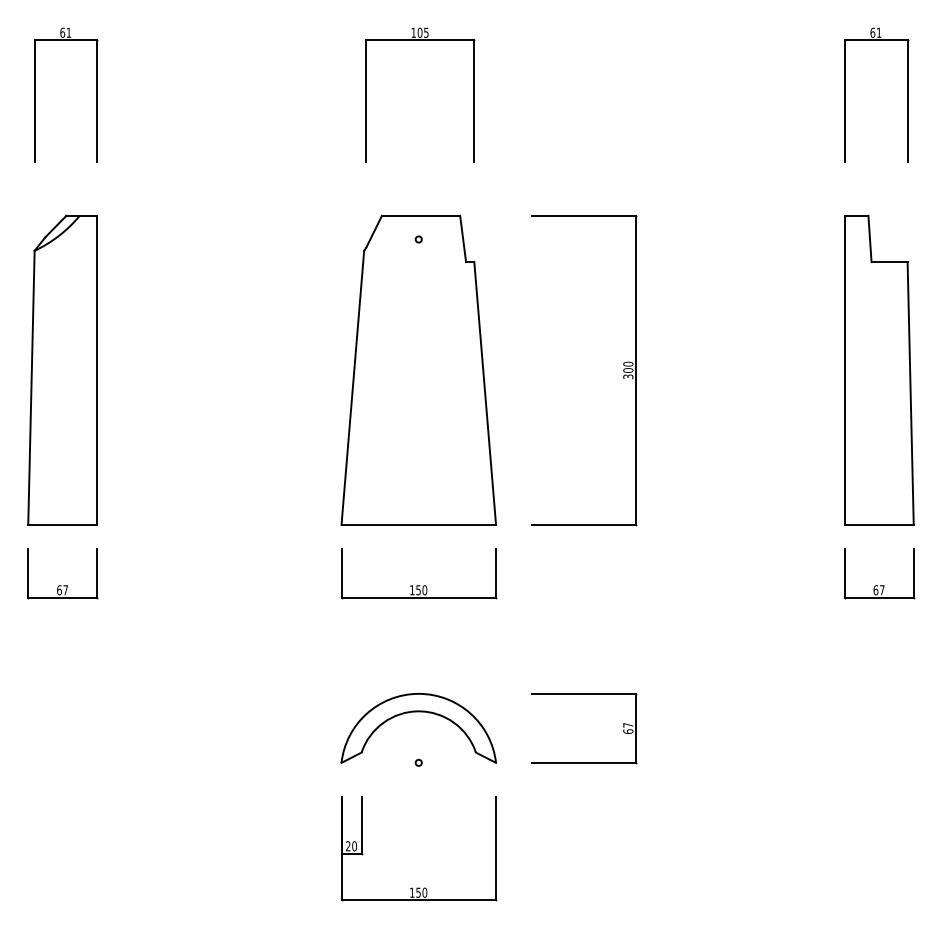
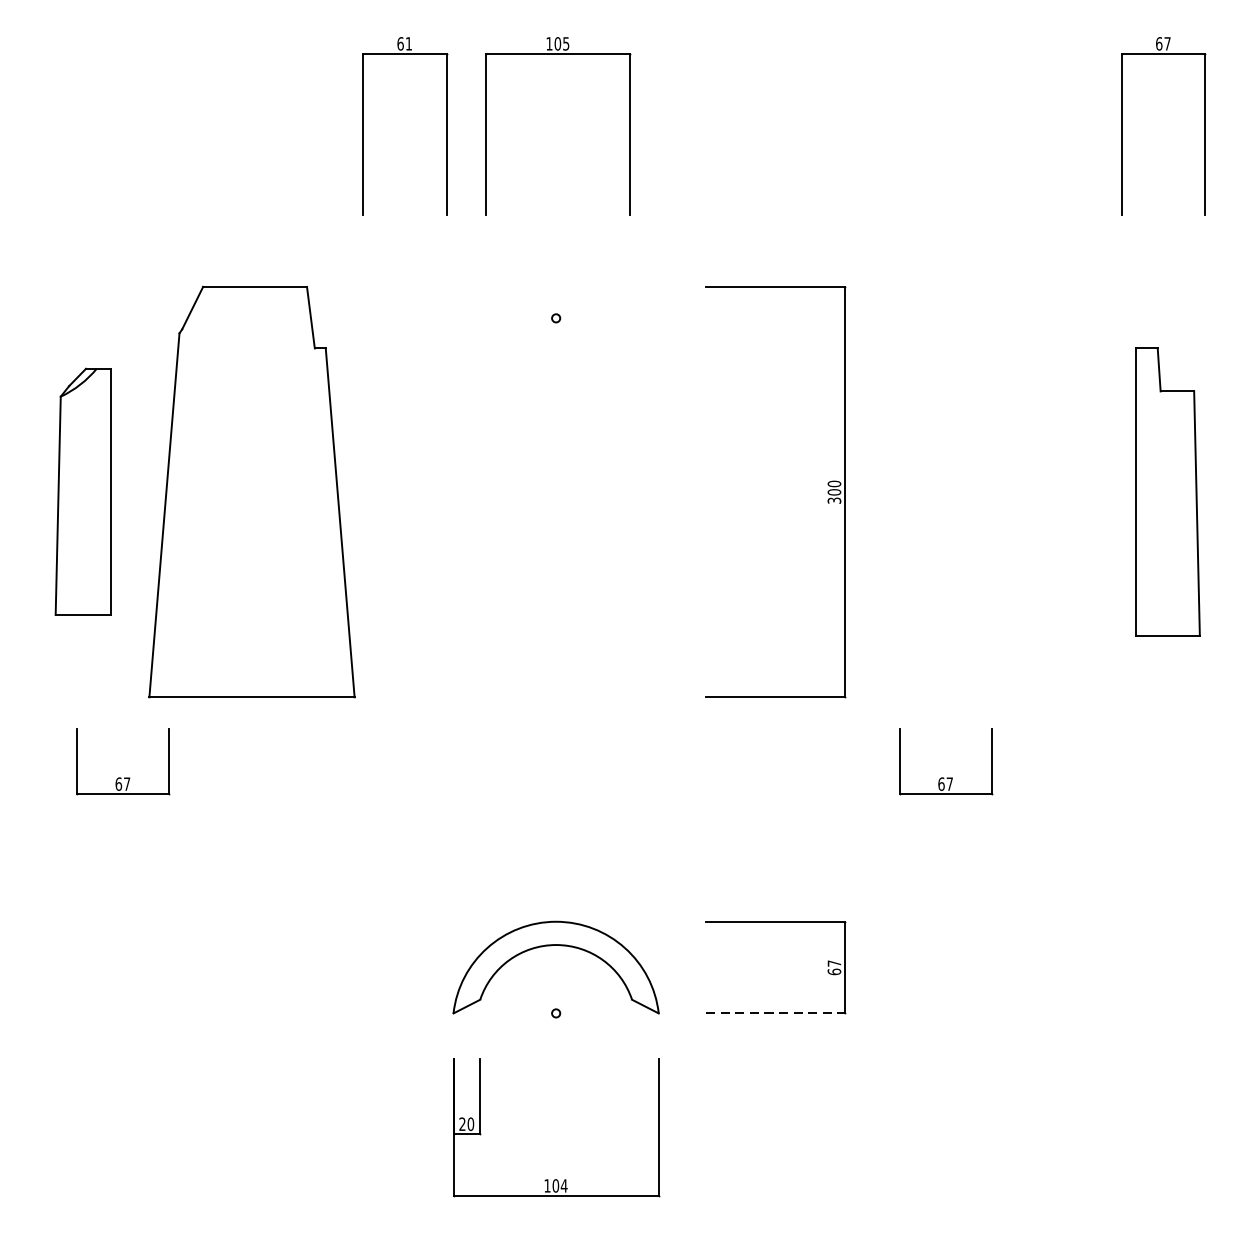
text: (878, 32) -> (1166, 43), 61 -> 67
part: (96, 94) -> (445, 125), moved
part: (62, 369) -> (82, 490), size x0.6
part: (418, 369) -> (251, 490), moved
part: (879, 369) -> (1168, 490), size x0.7
part: (61, 585) -> (121, 777), moved
part: (419, 585) -> (557, 777), removed
part: (880, 585) -> (947, 777), moved
line: (584, 762) -> (776, 1012), solid -> dashed
text: (421, 892) -> (559, 1185), 150 -> 104

